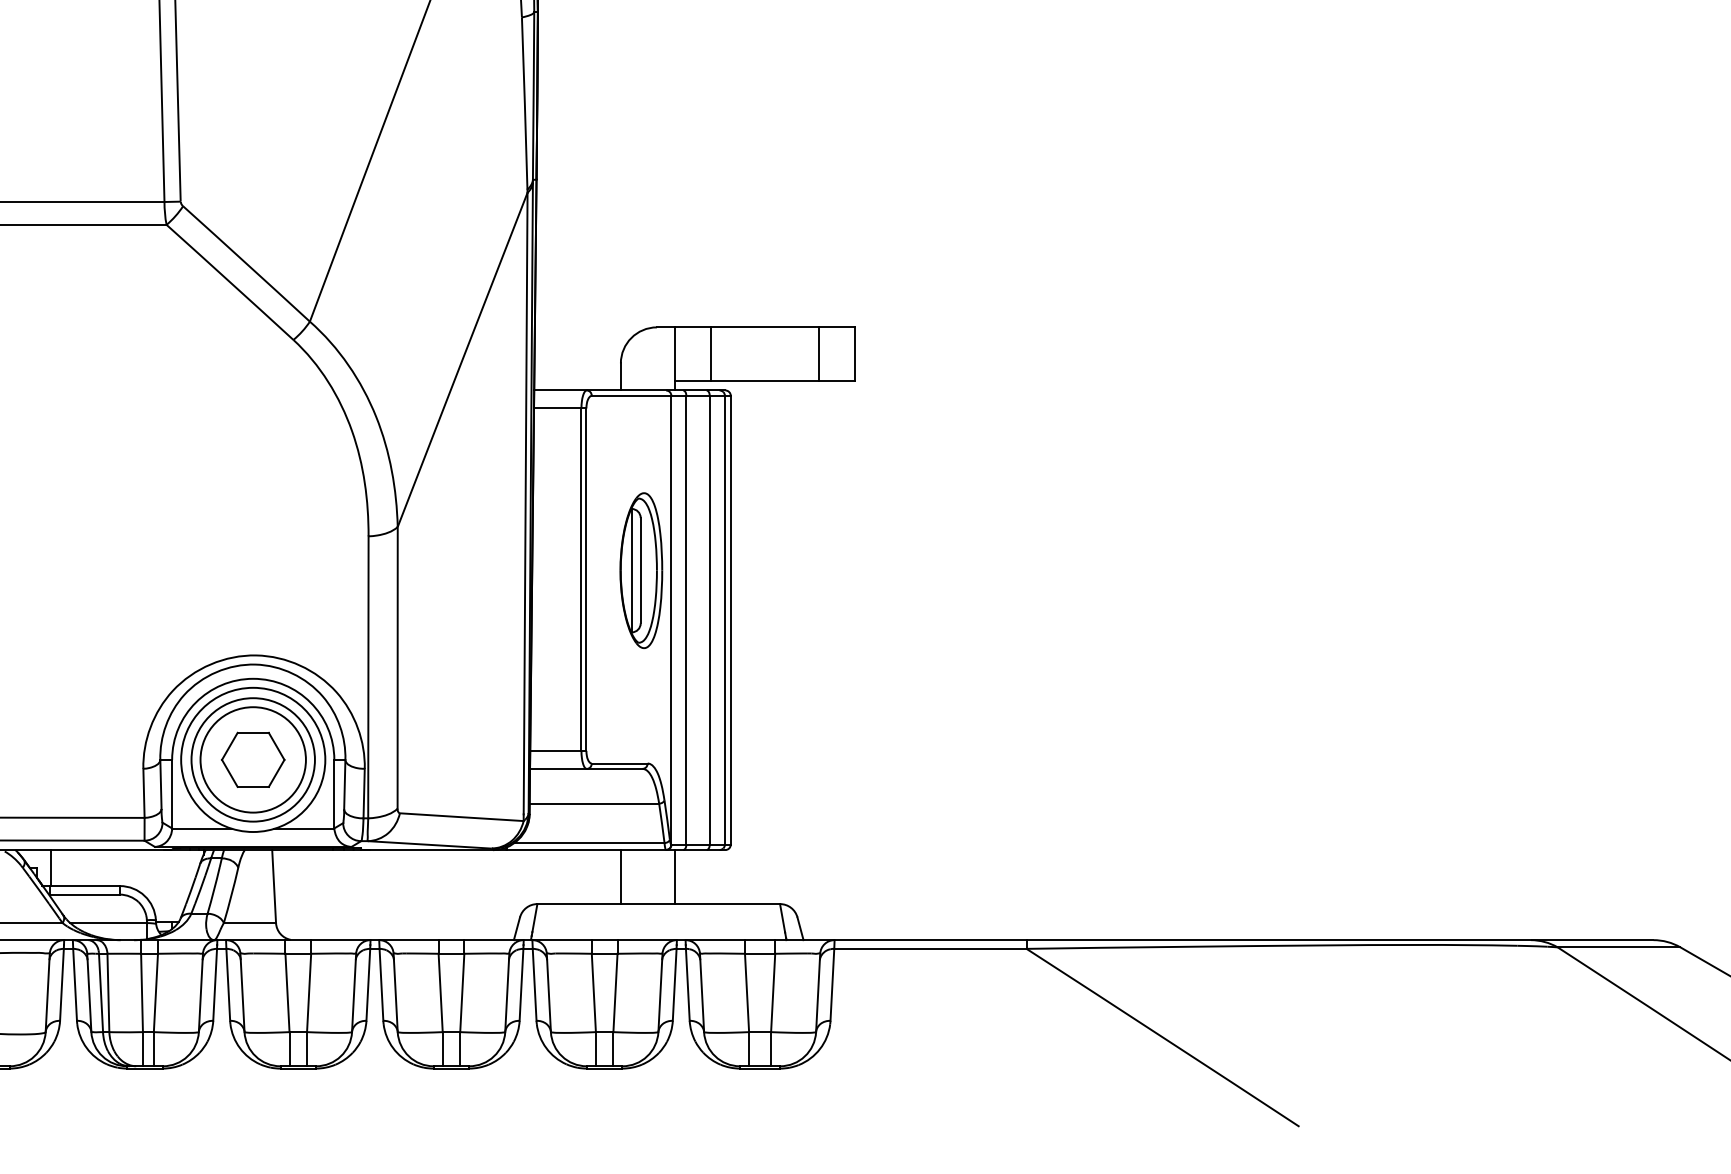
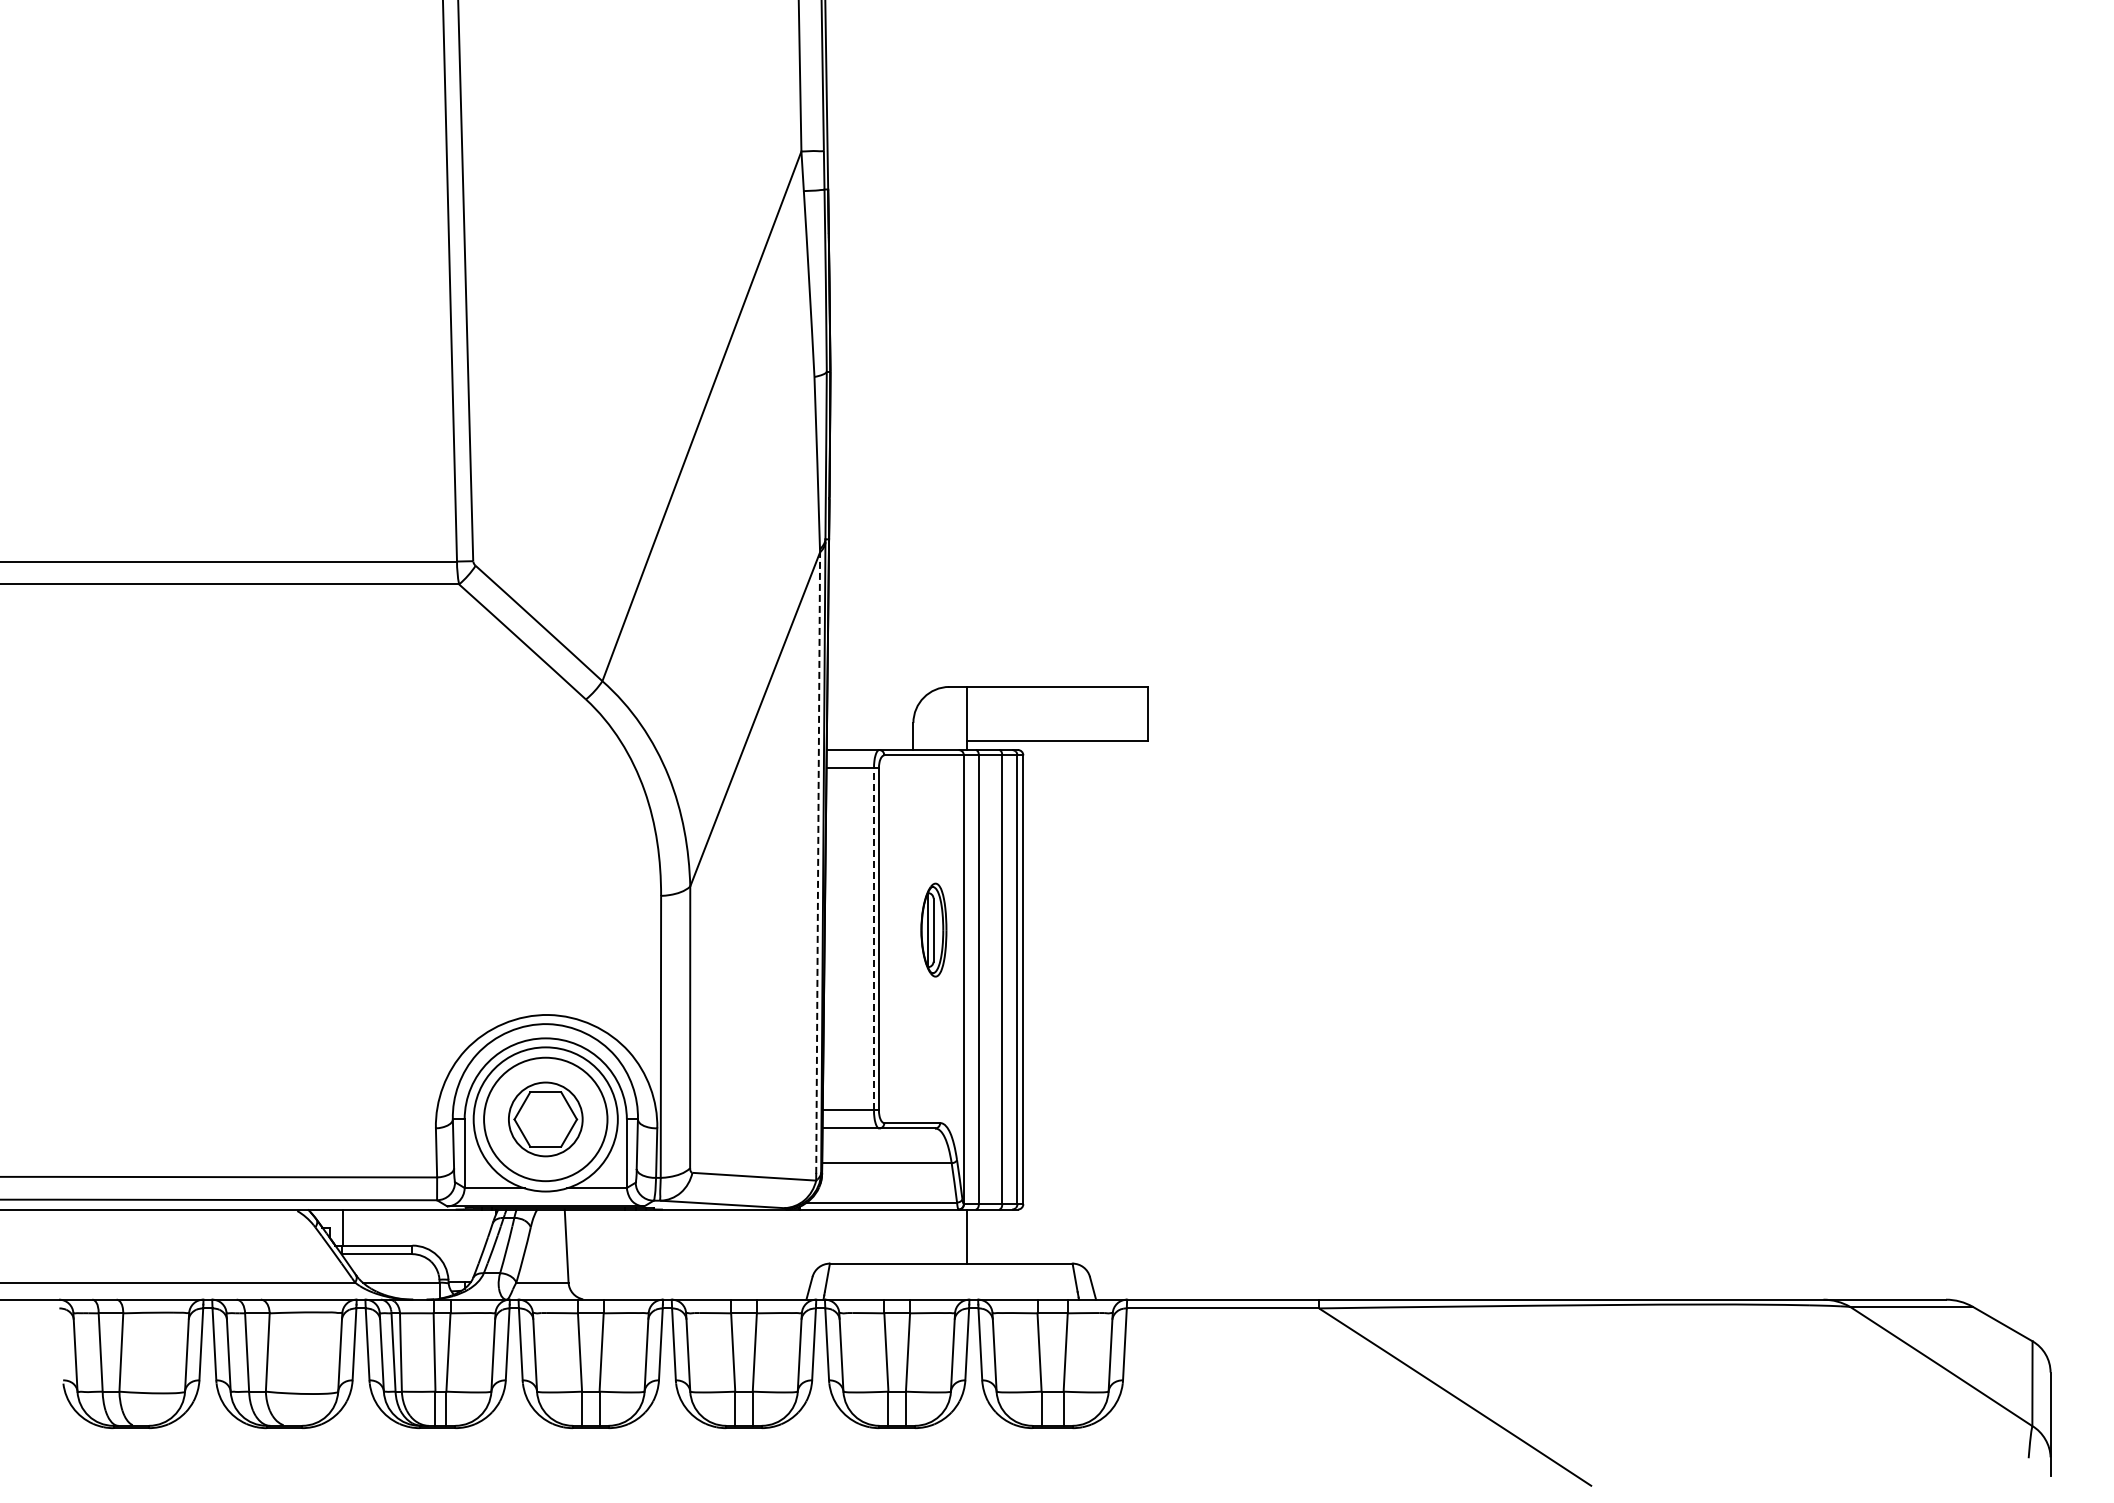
line: (710, 353) -> (1003, 713), removed
line: (818, 353) -> (1111, 713), removed
line: (525, 503) -> (818, 863), solid -> dashed
part: (640, 569) -> (933, 929), size x0.6
line: (581, 578) -> (874, 938), solid -> dashed
circle: (252, 759) -> (545, 1119), size x0.7
line: (620, 876) -> (913, 1236), removed

